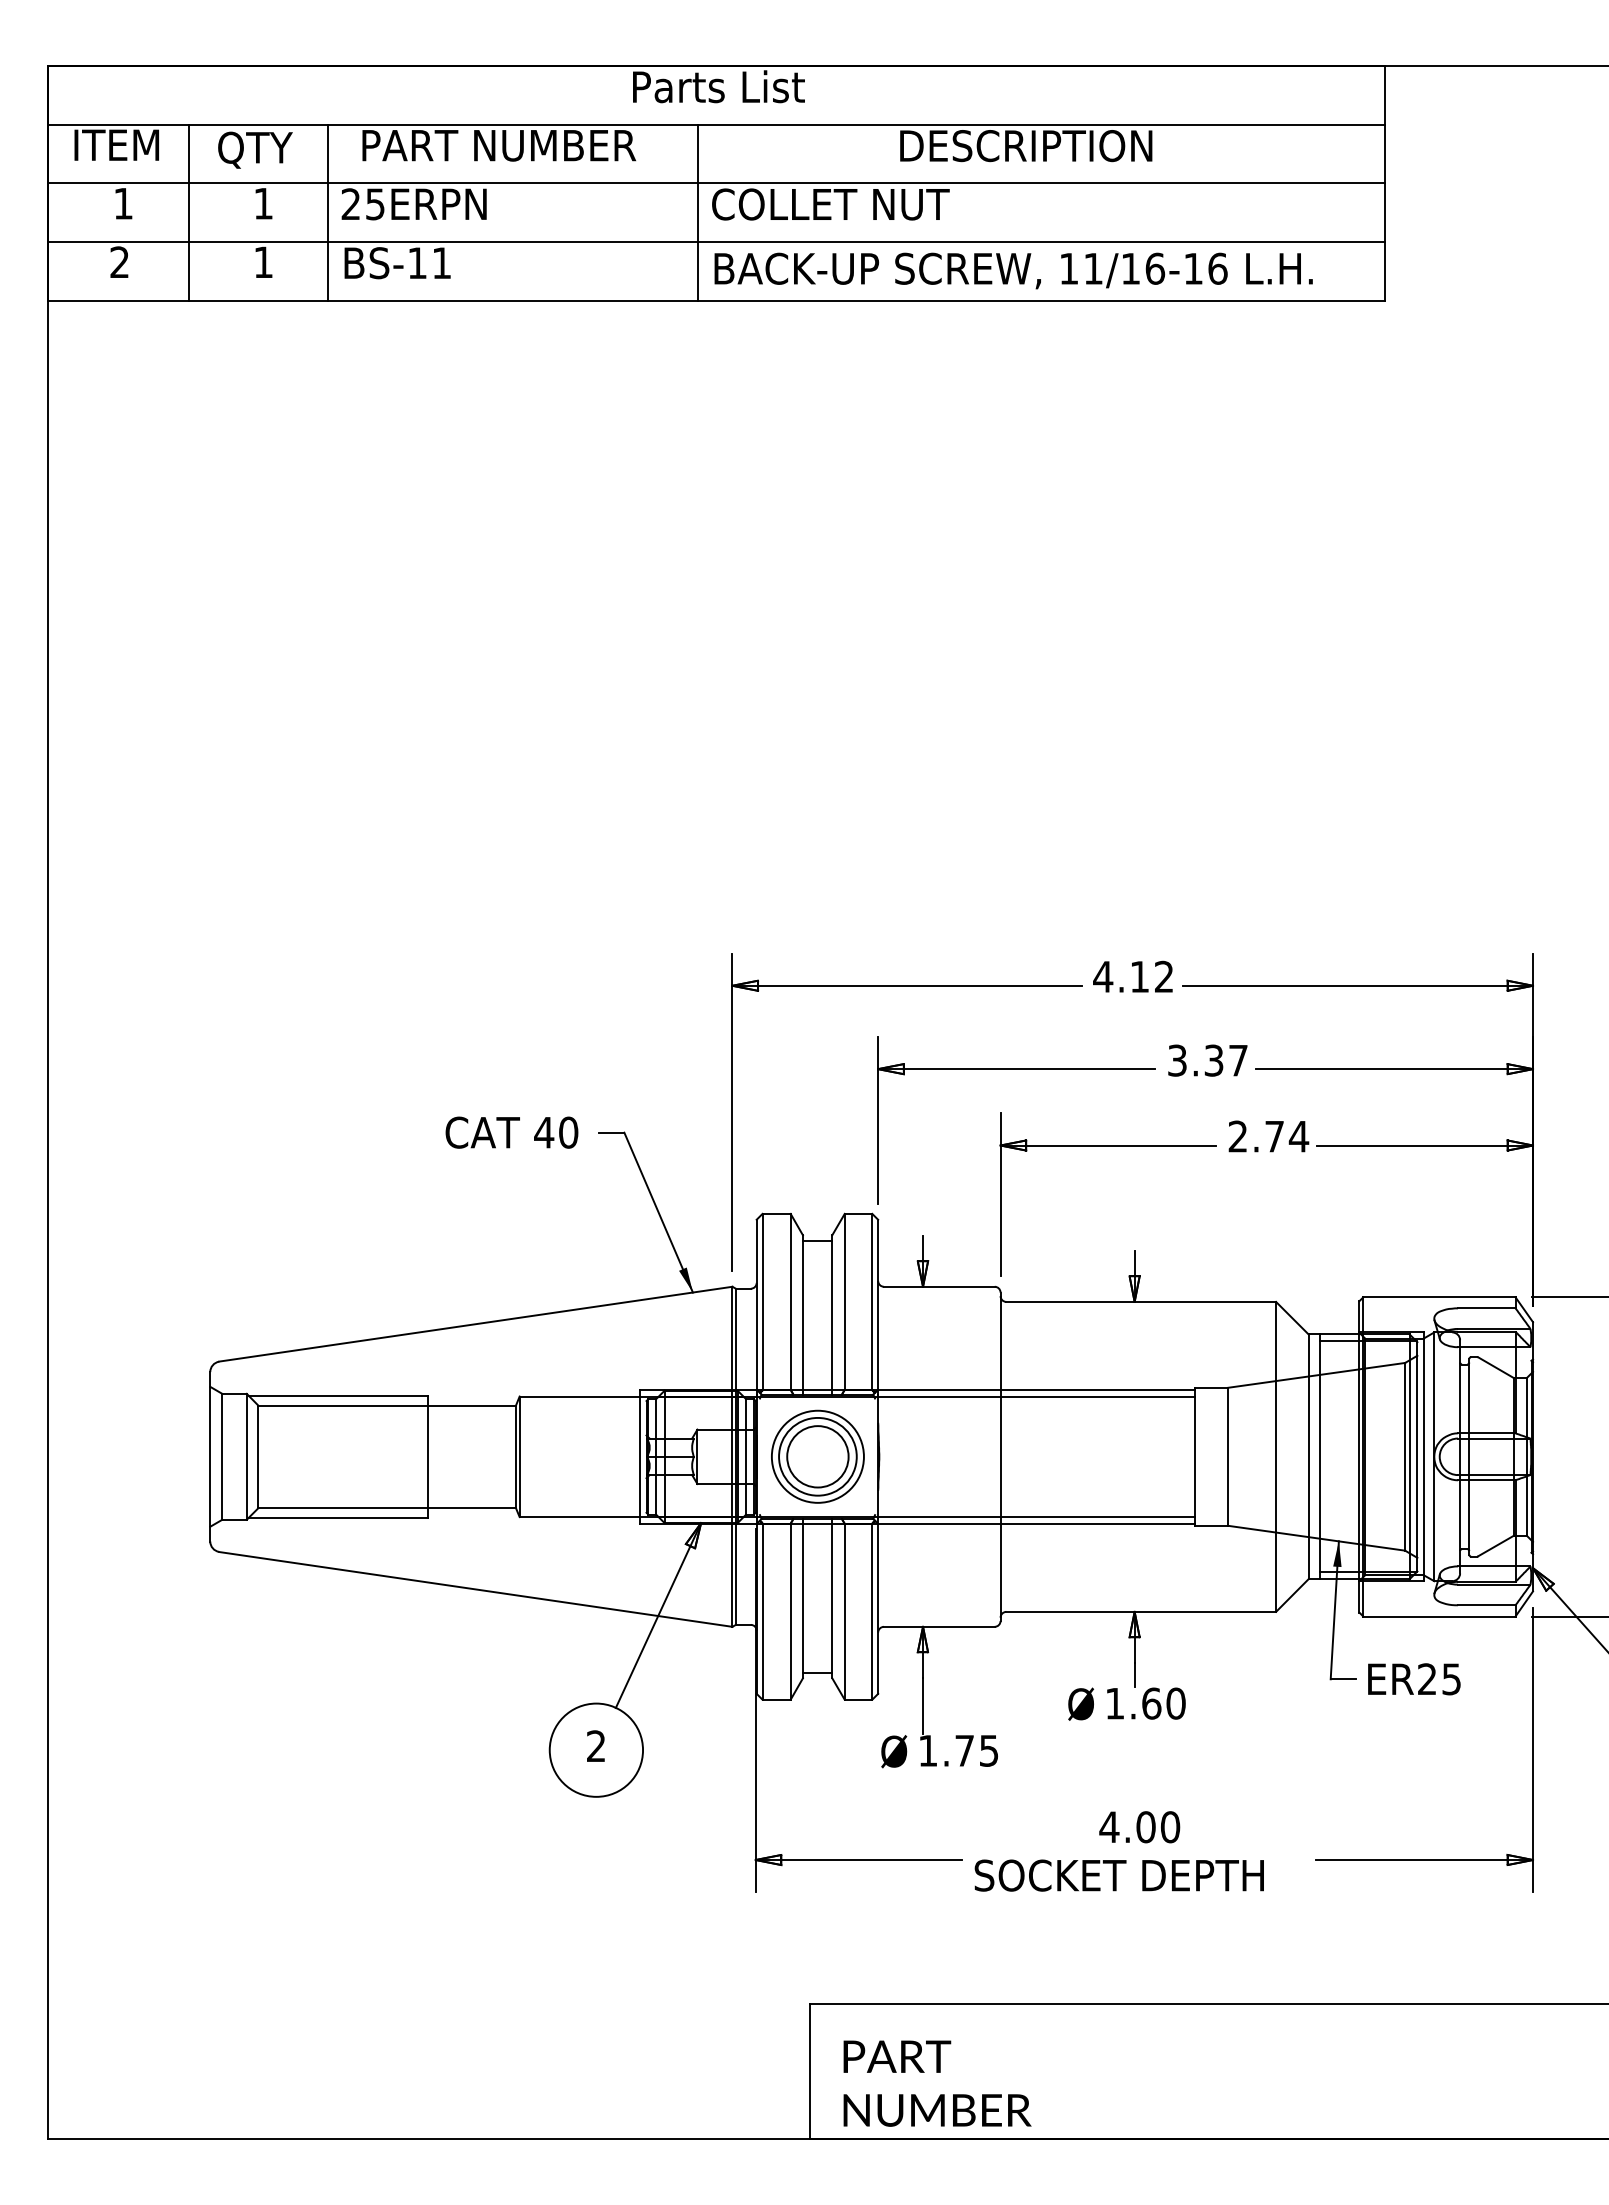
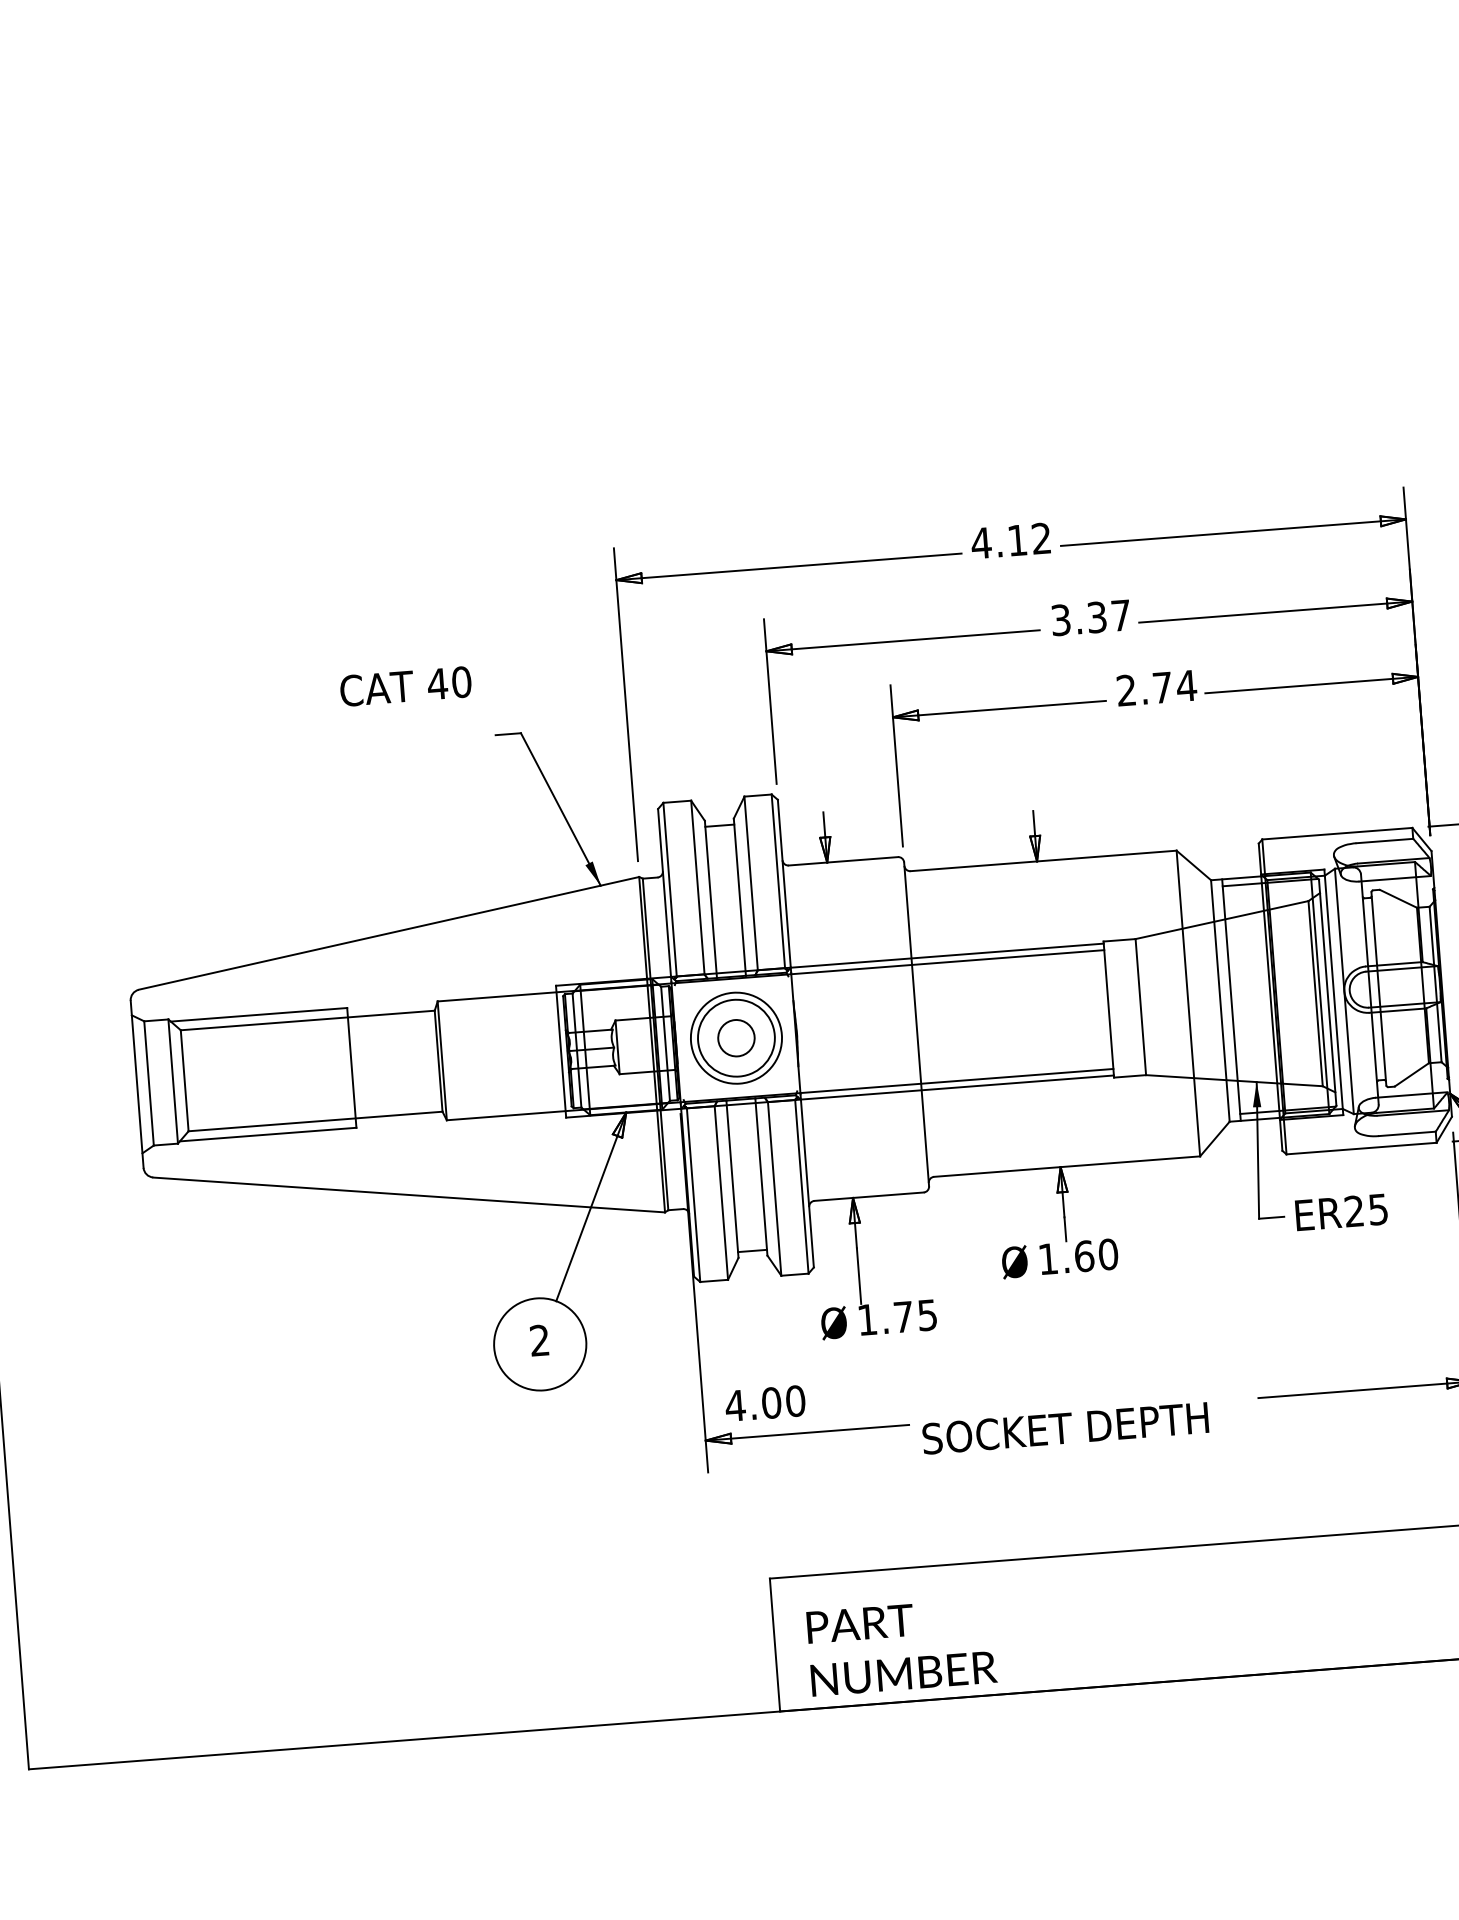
text: (511, 1132) -> (405, 686), moved
circle: (817, 1456) -> (736, 1037), size x0.6
text: (1139, 1827) -> (765, 1403), moved

